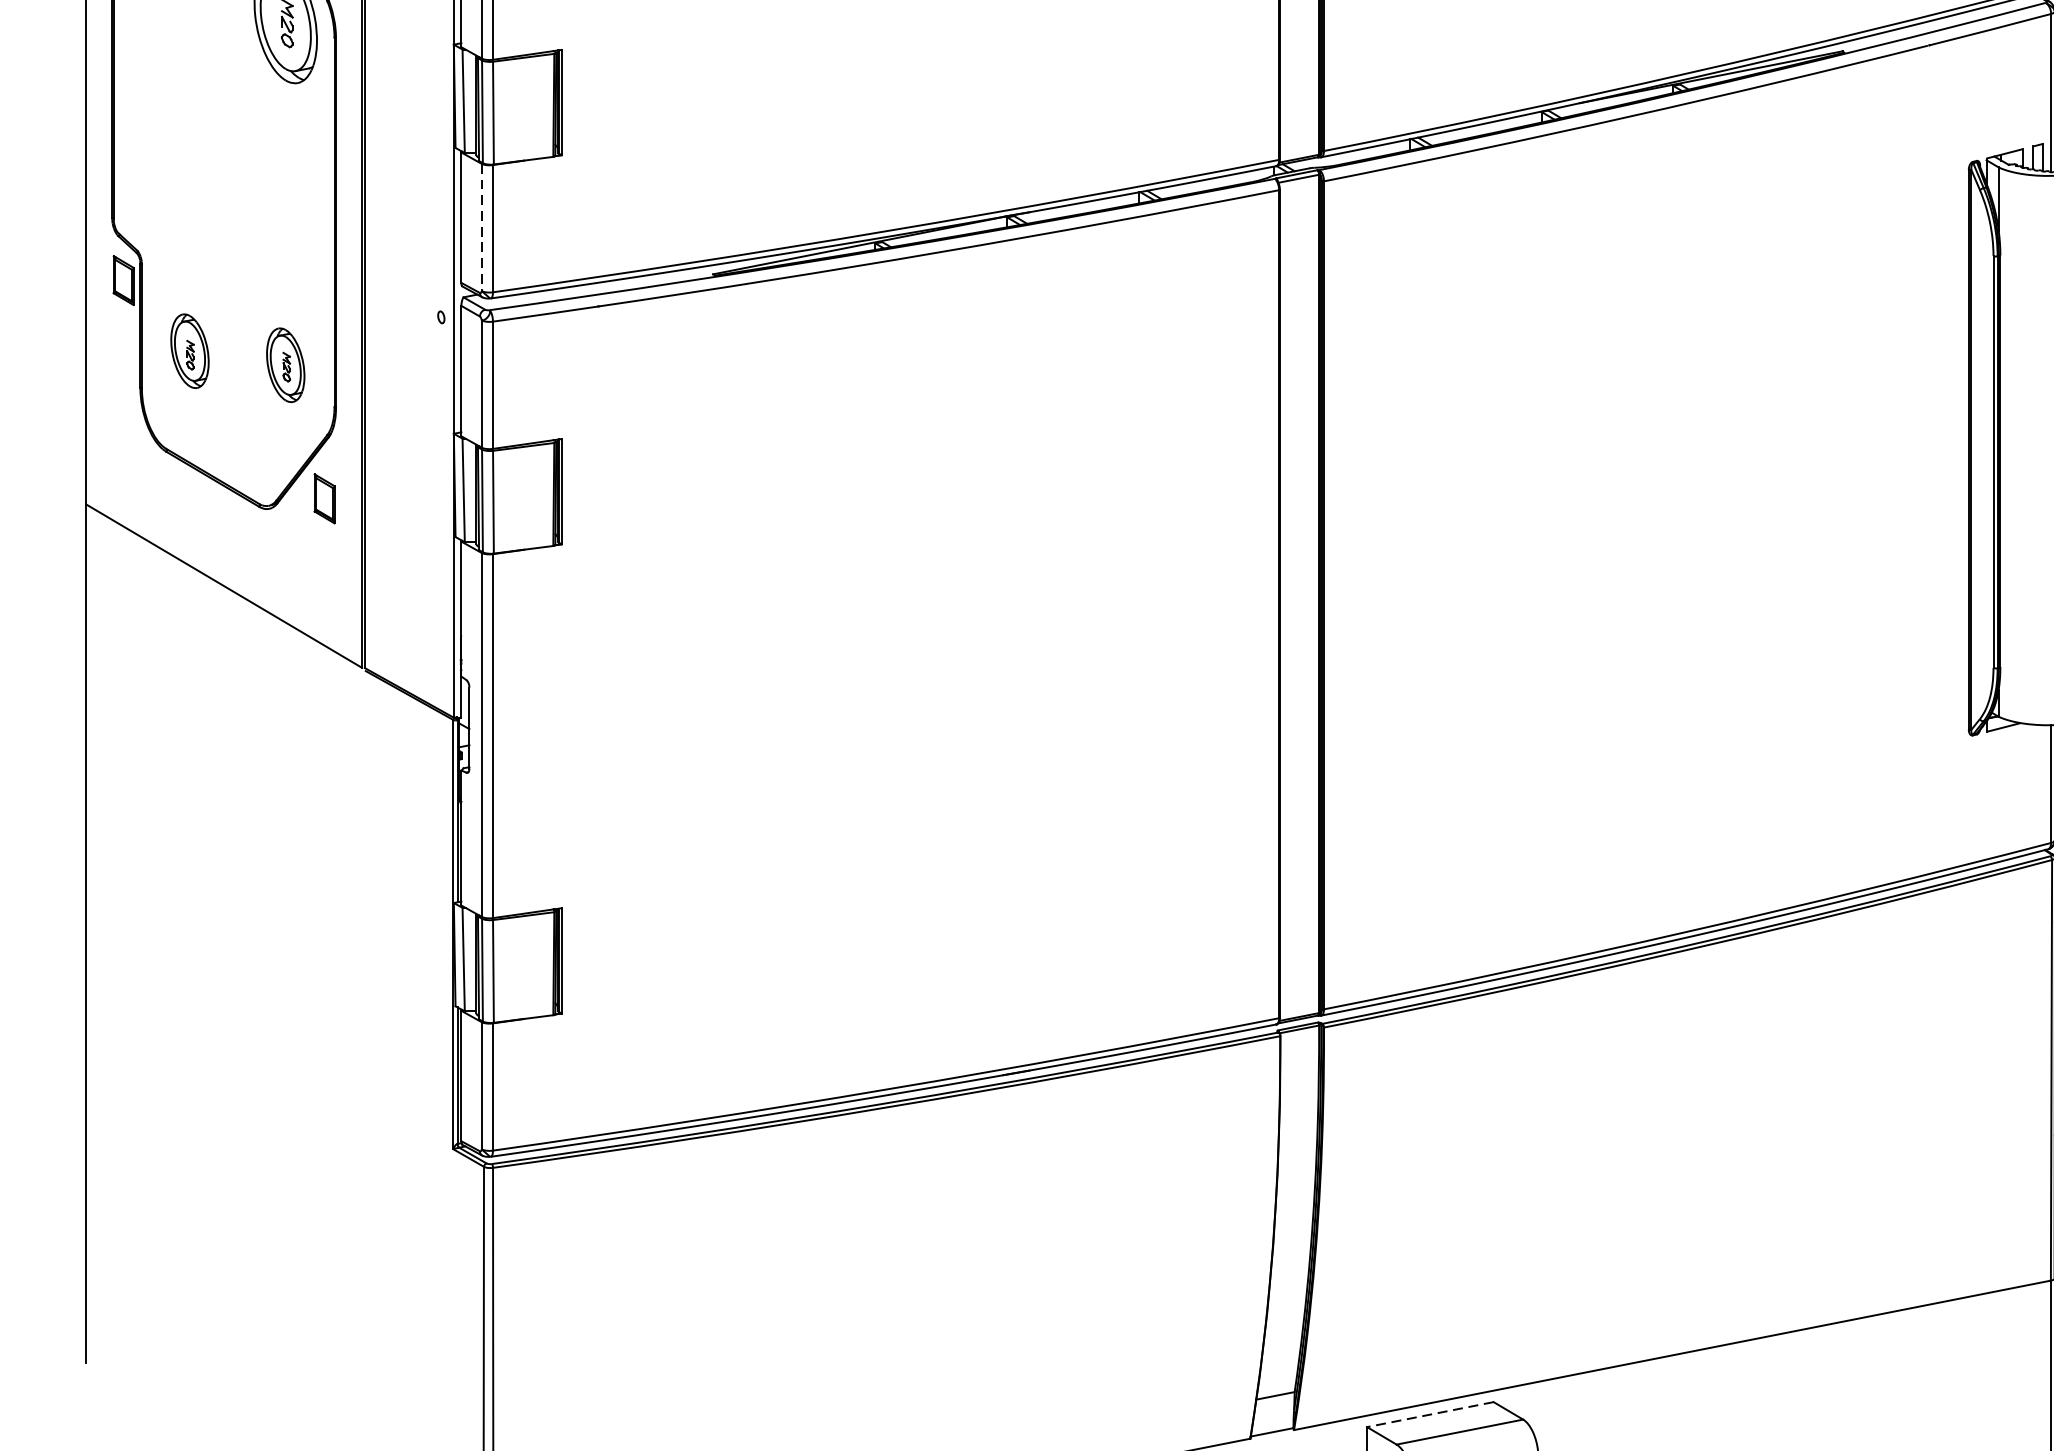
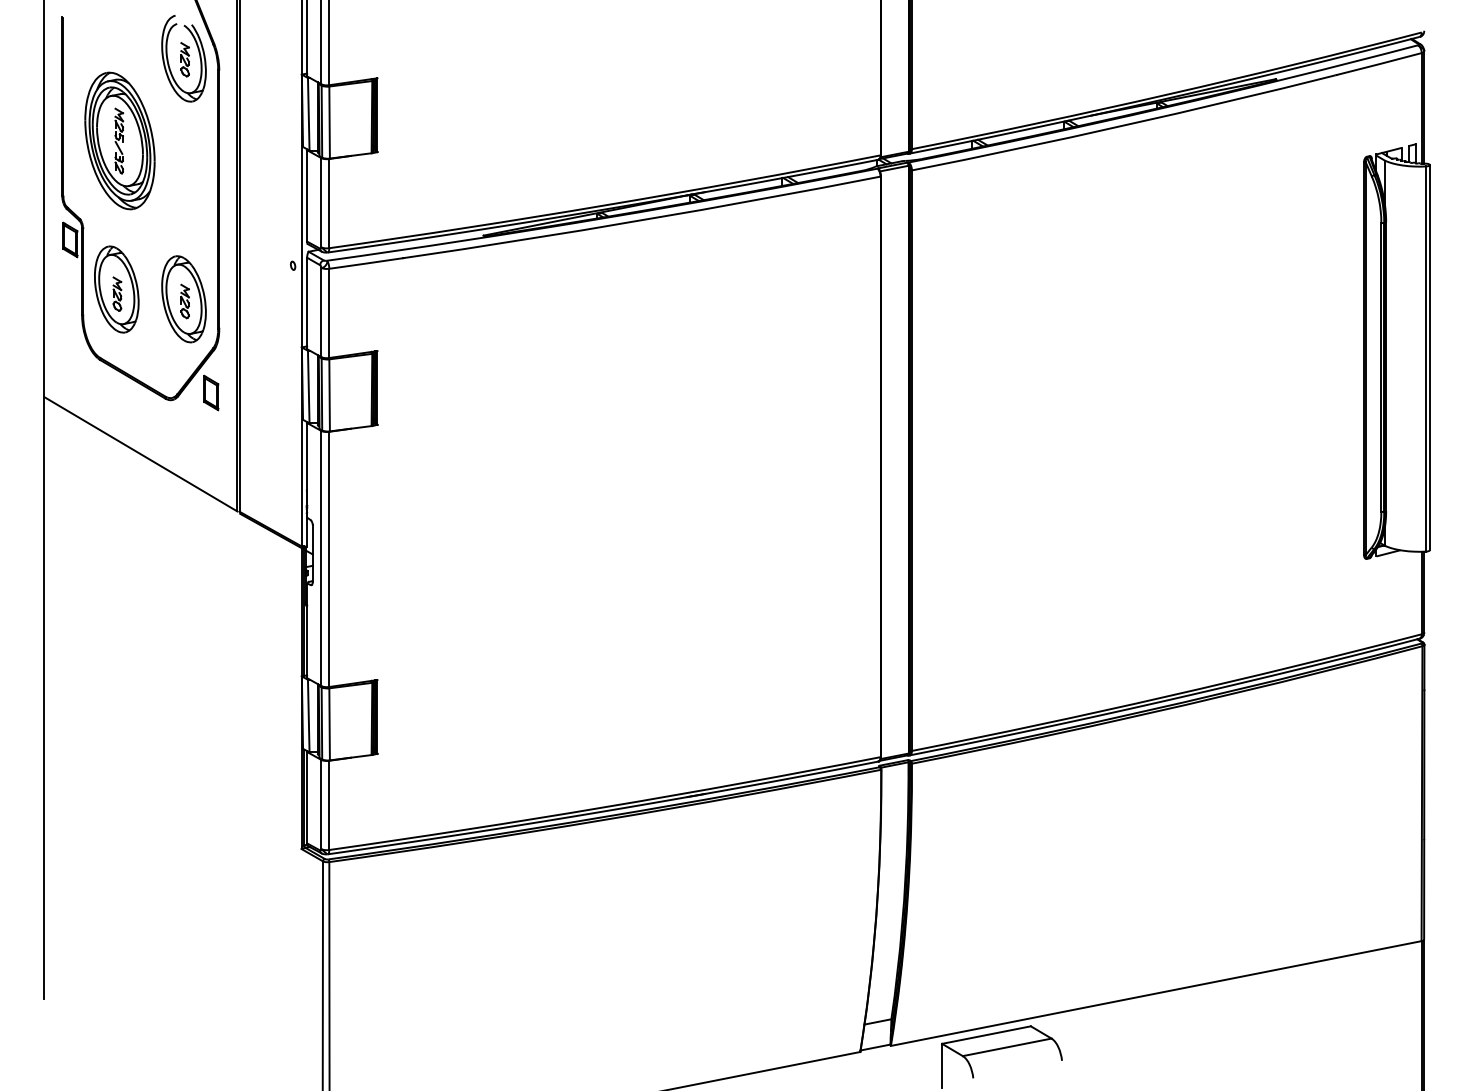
part: (193, 138) -> (119, 140), added
line: (481, 227) -> (321, 202), dashed -> solid
part: (189, 351) -> (116, 289), size x1.67
part: (285, 365) -> (183, 299), size x1.67
line: (1430, 1415) -> (986, 1035), dashed -> solid

